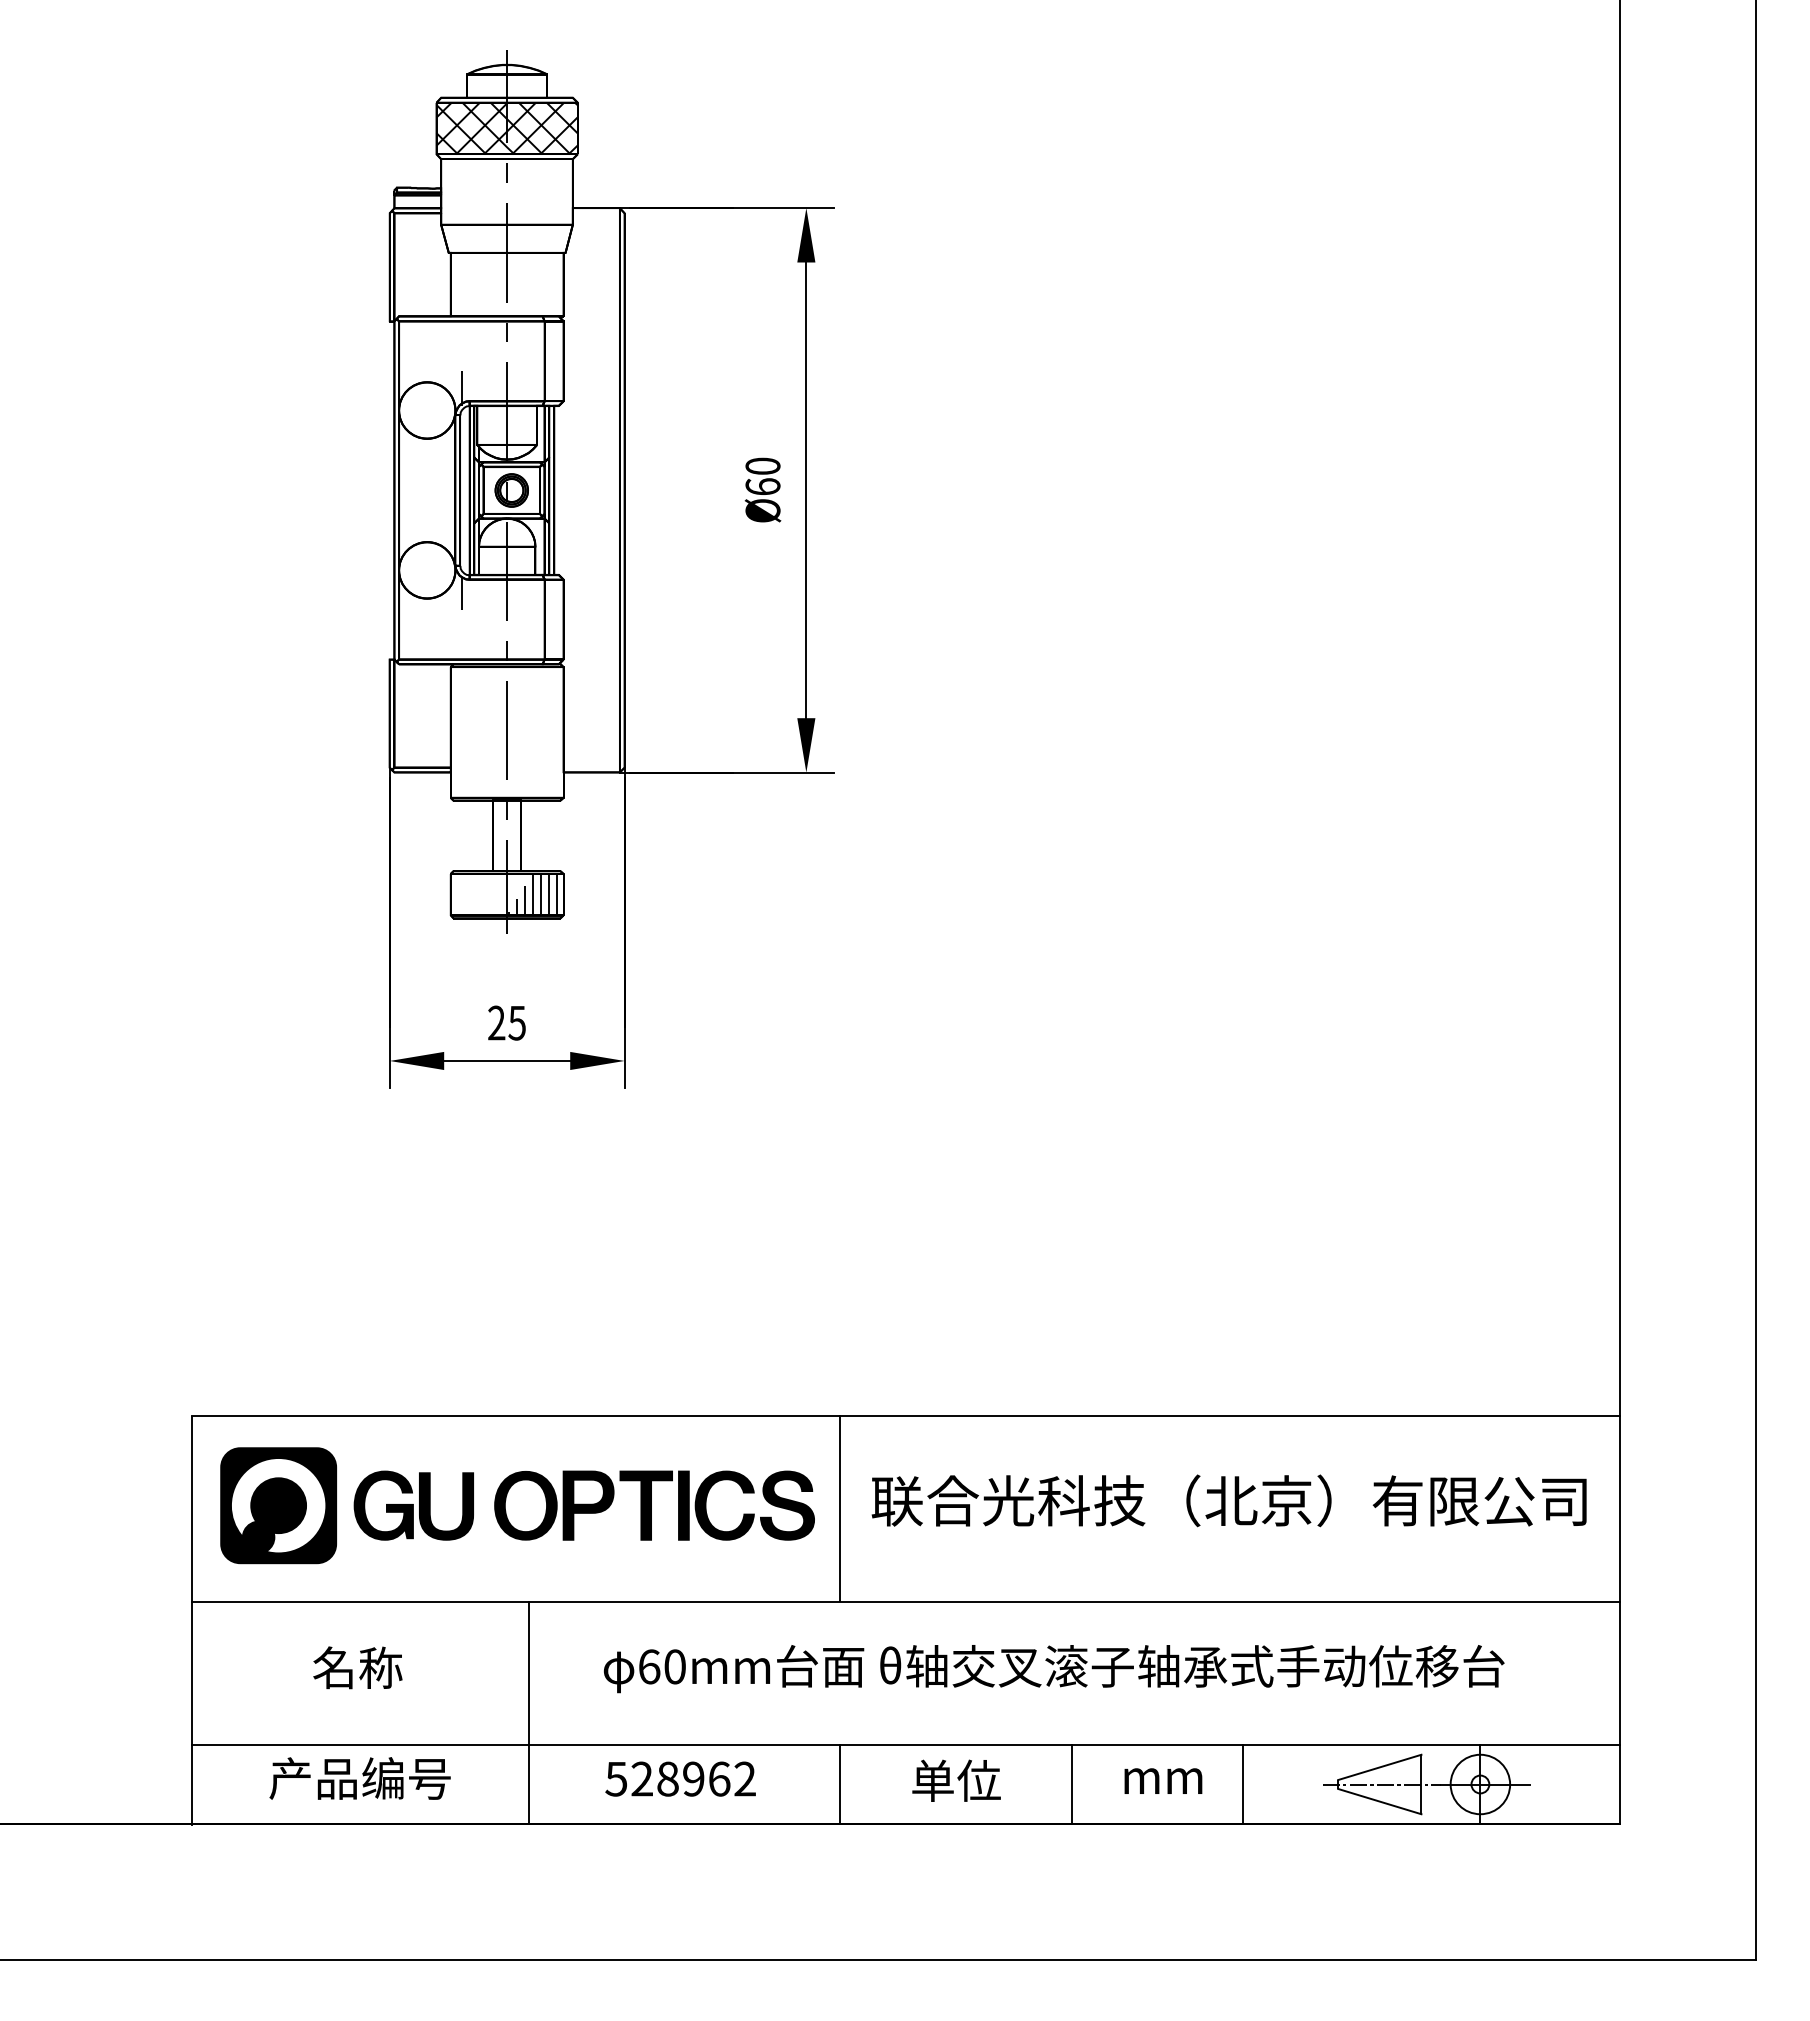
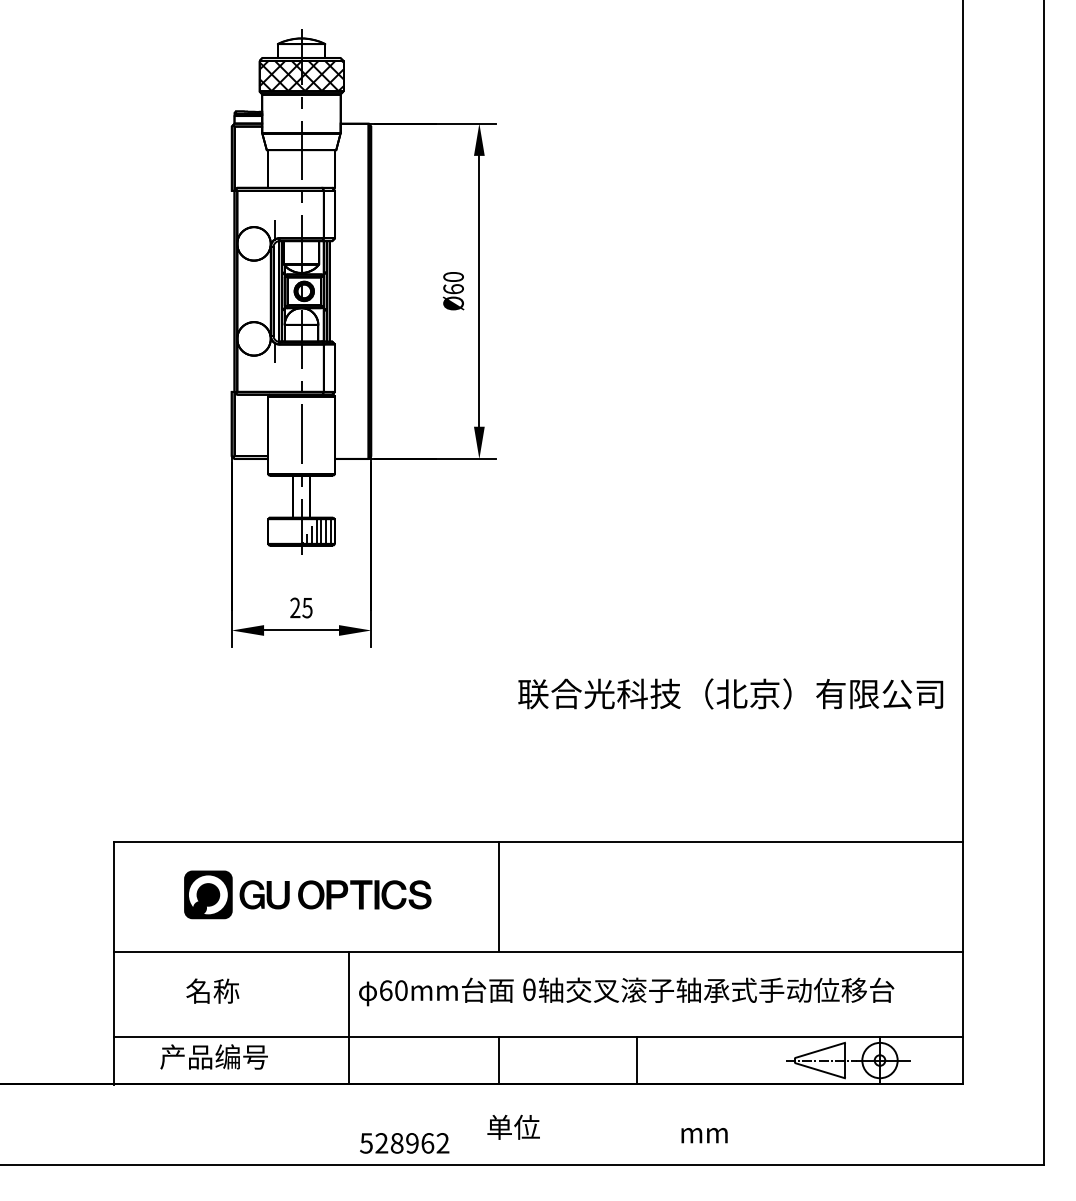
text: (1228, 1500) -> (730, 693), moved
part: (517, 1505) -> (307, 894), size x0.7
line: (528, 1713) -> (349, 1018), moved
text: (680, 1779) -> (404, 1143), moved
text: (956, 1779) -> (513, 1126), moved
text: (1163, 1781) -> (704, 1135), moved
line: (1242, 1784) -> (738, 1060), removed

